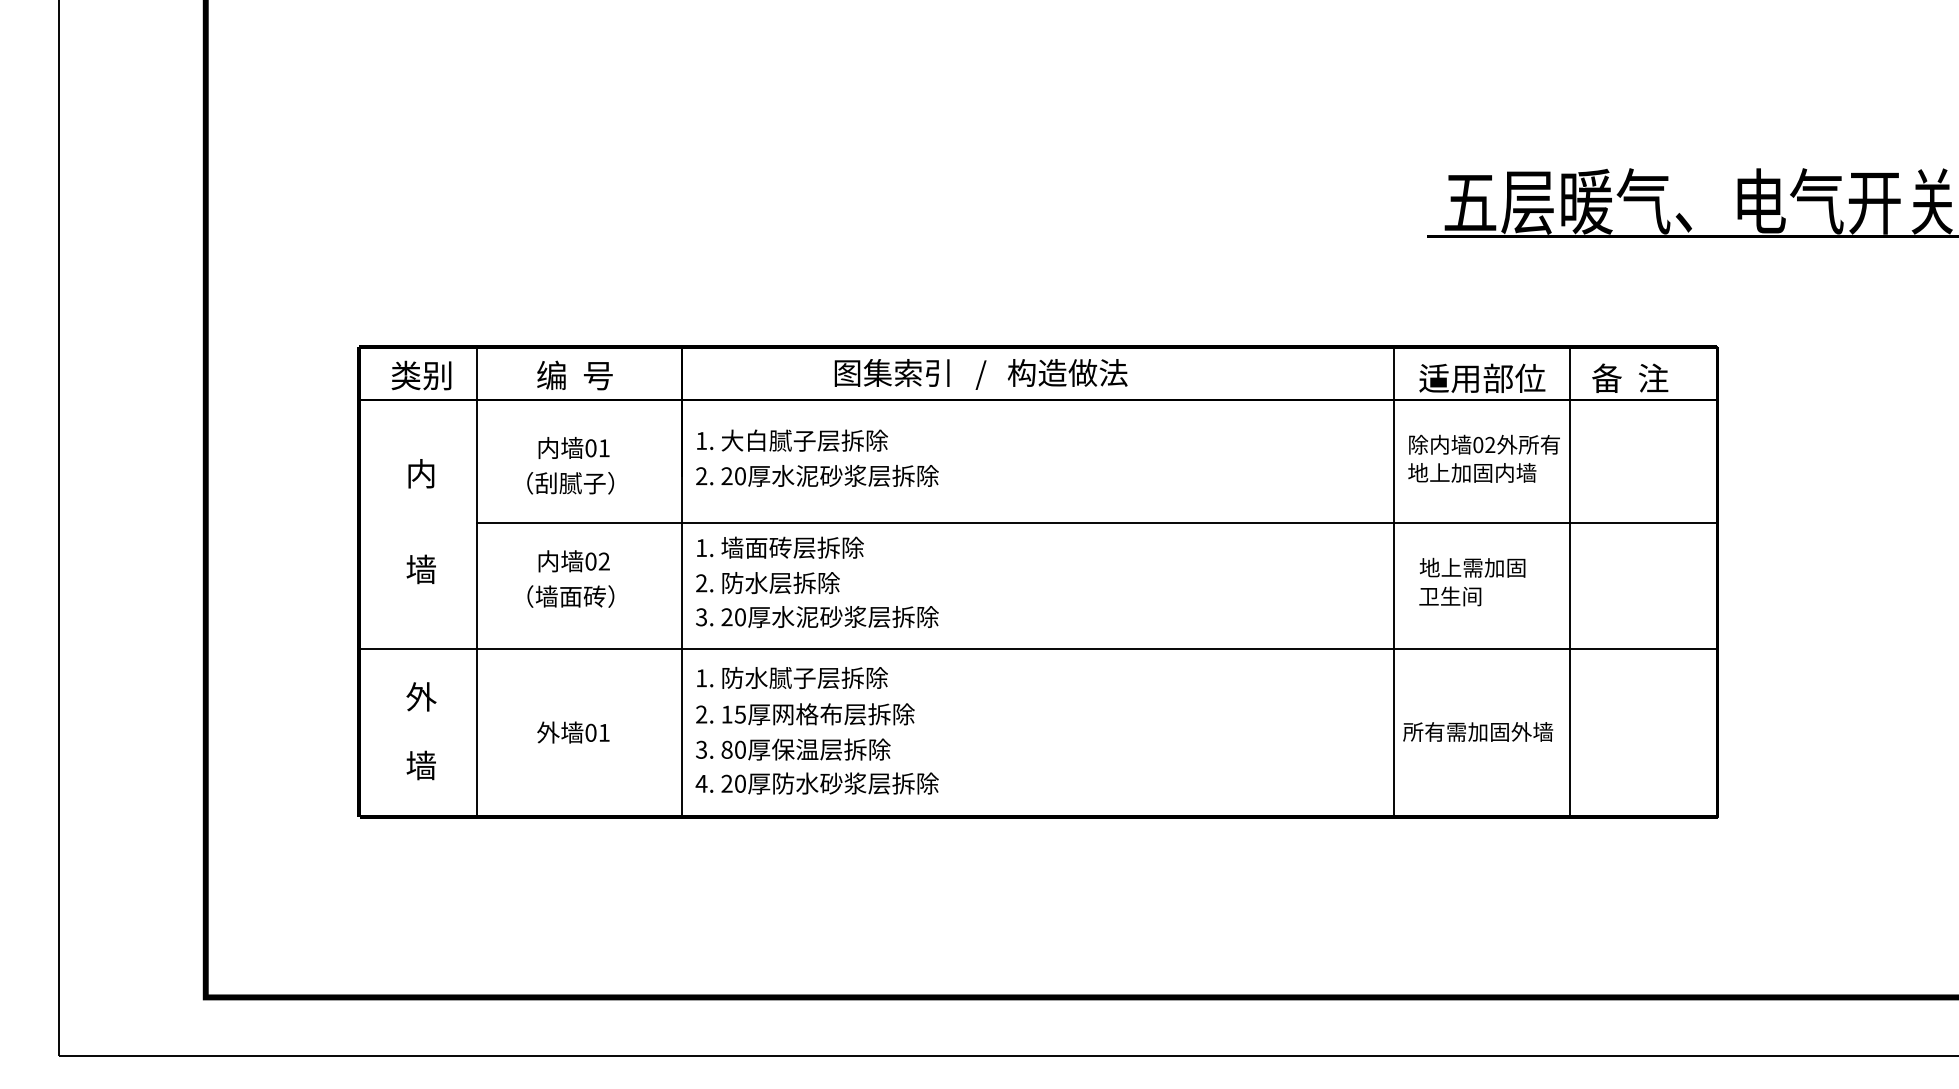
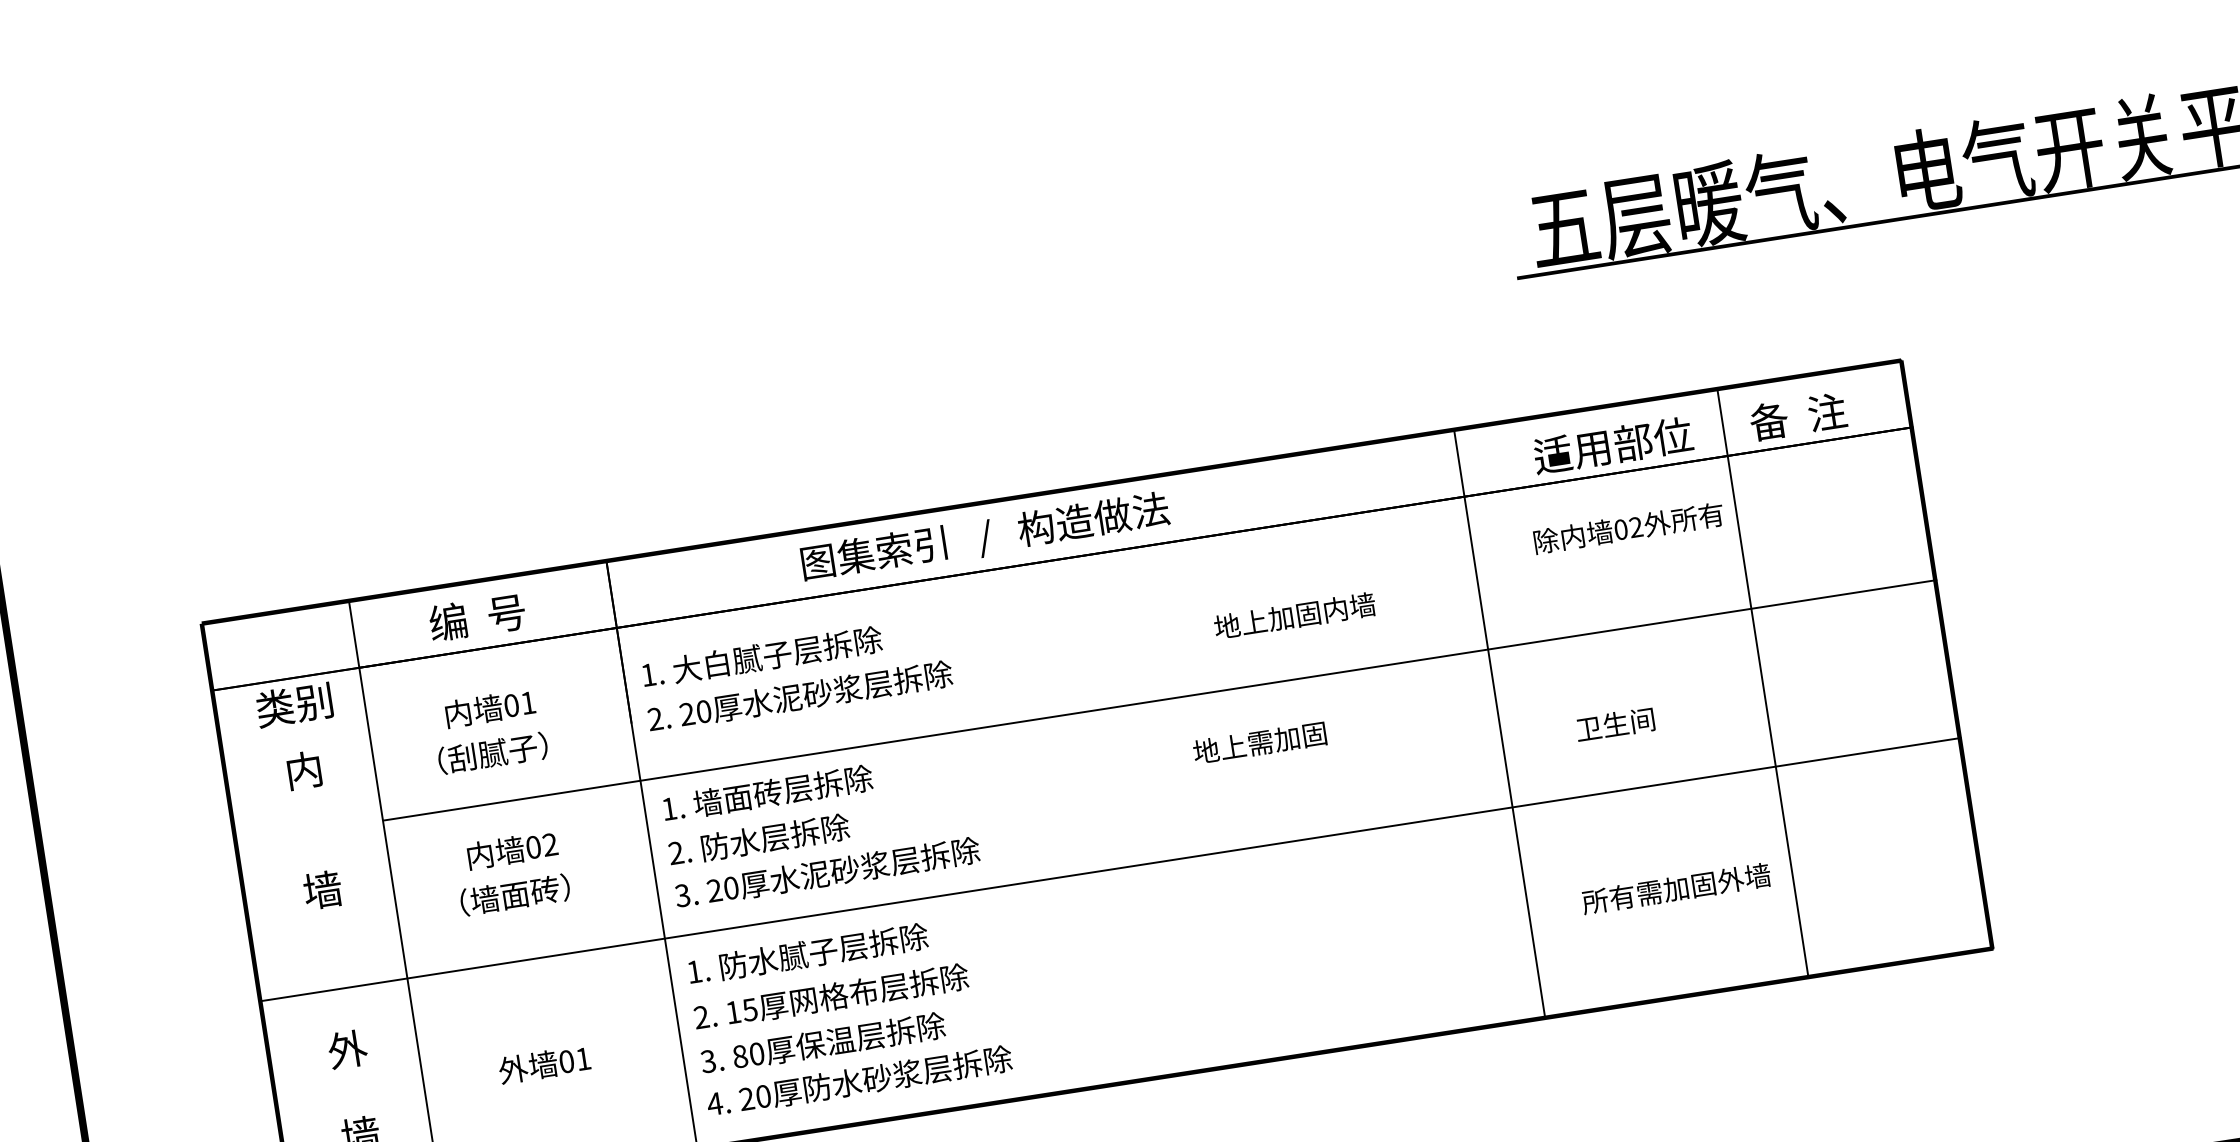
text: (421, 375) -> (294, 704), moved
text: (1472, 472) -> (1295, 615), moved
text: (1472, 567) -> (1259, 742), moved
line: (1394, 581) -> (1500, 723), moved

